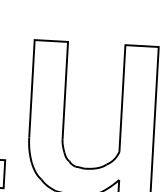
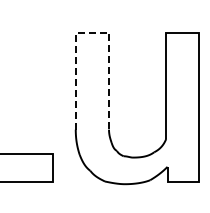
line: (51, 40) -> (92, 32), solid -> dashed

